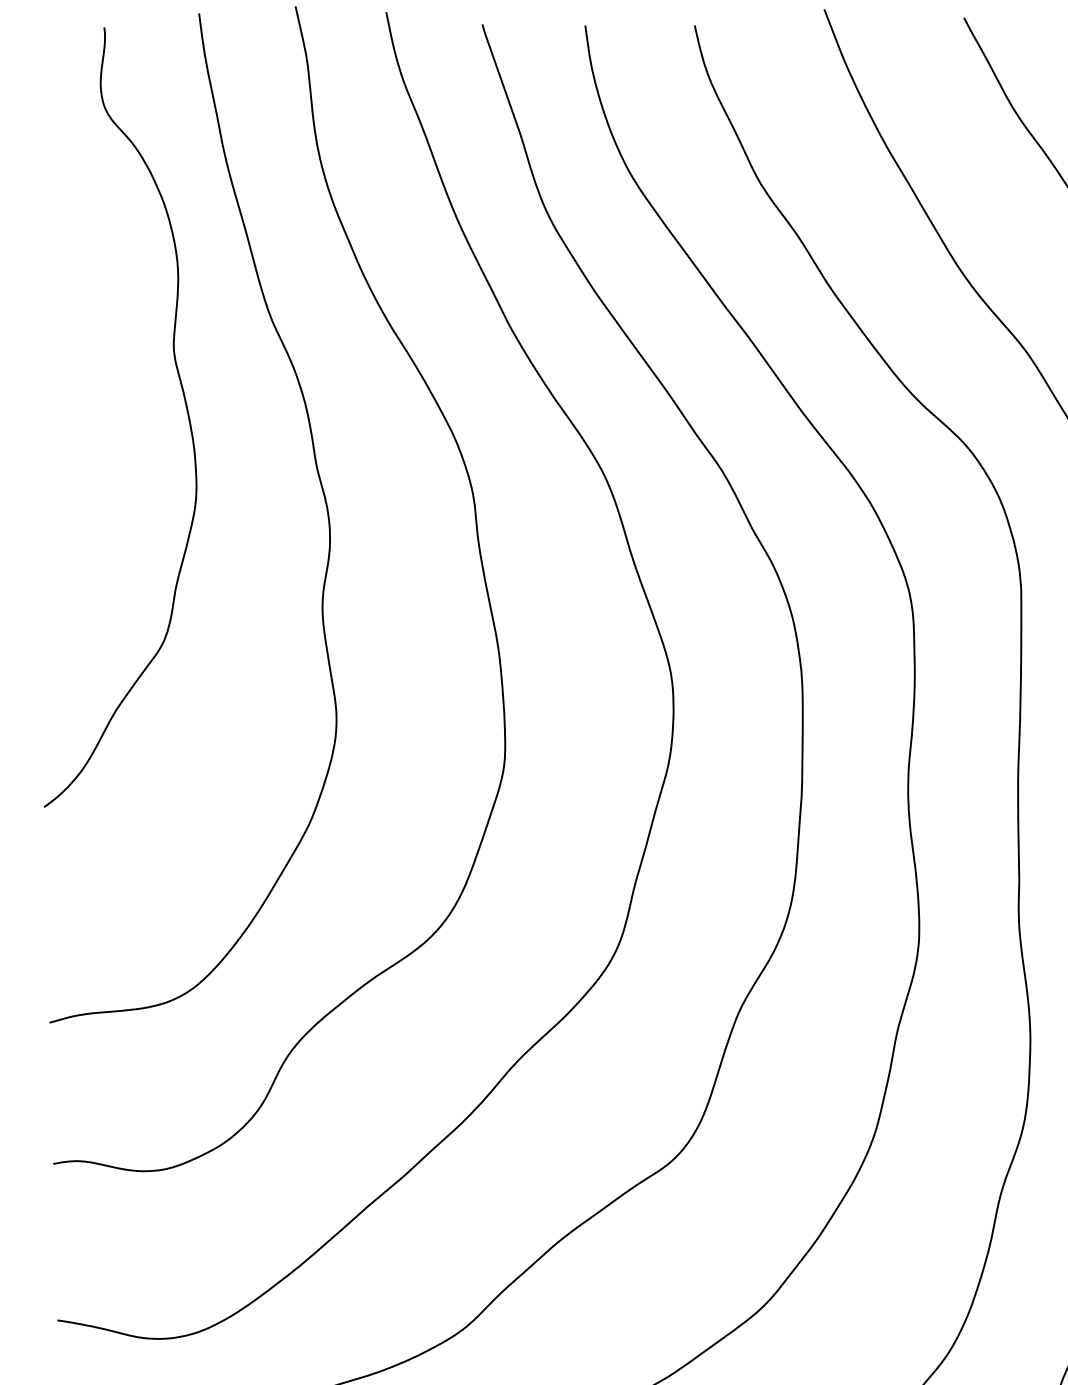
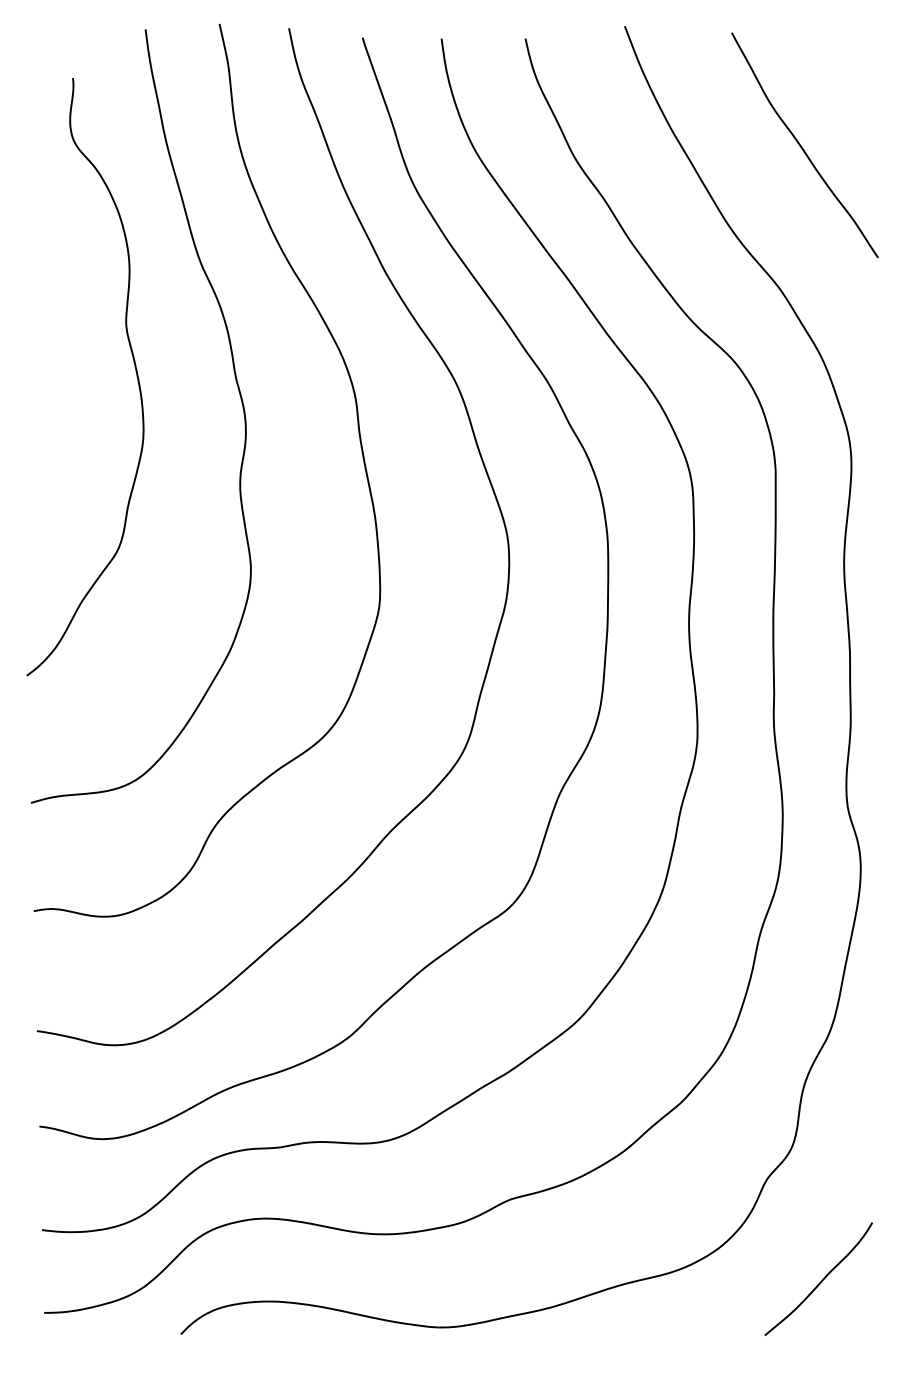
curve: (184, 405) -> (134, 367), moved

